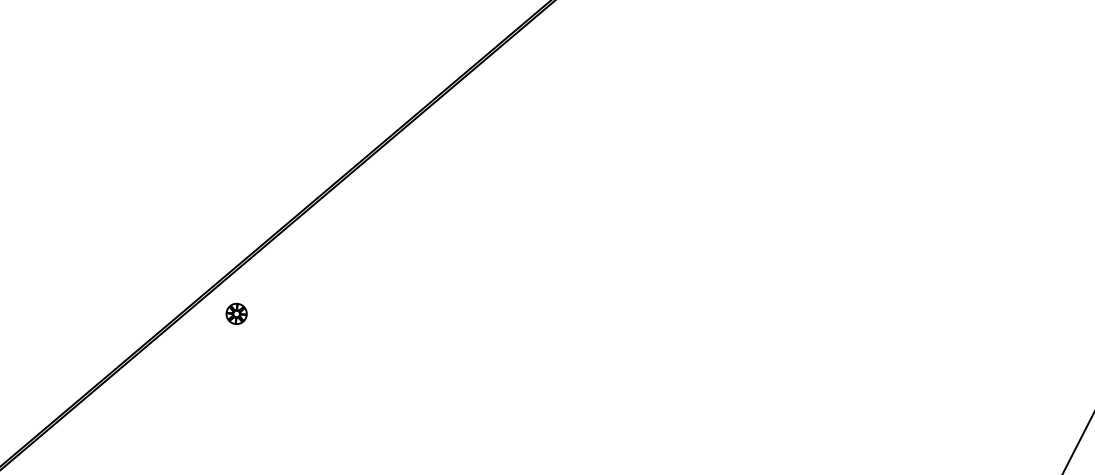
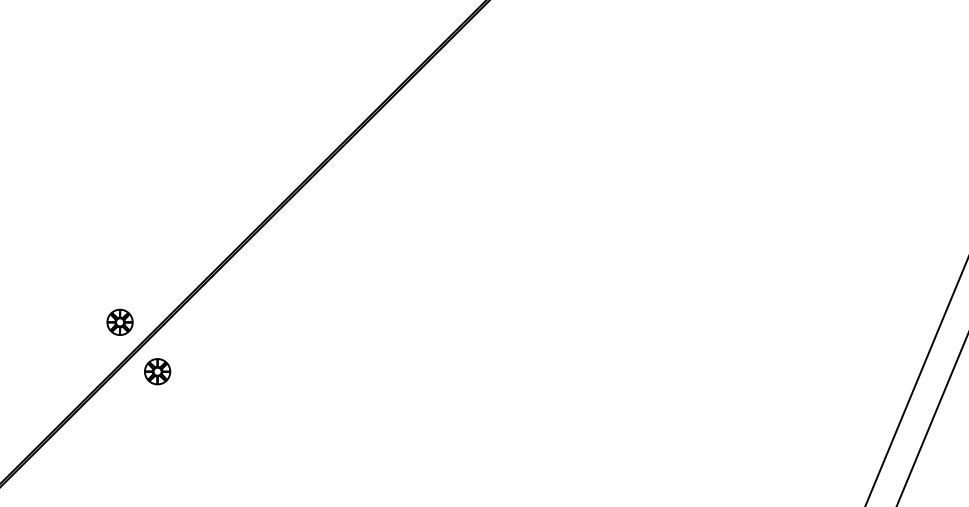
part: (197, 252) -> (119, 321), added
part: (236, 313) -> (157, 371), size x1.43

